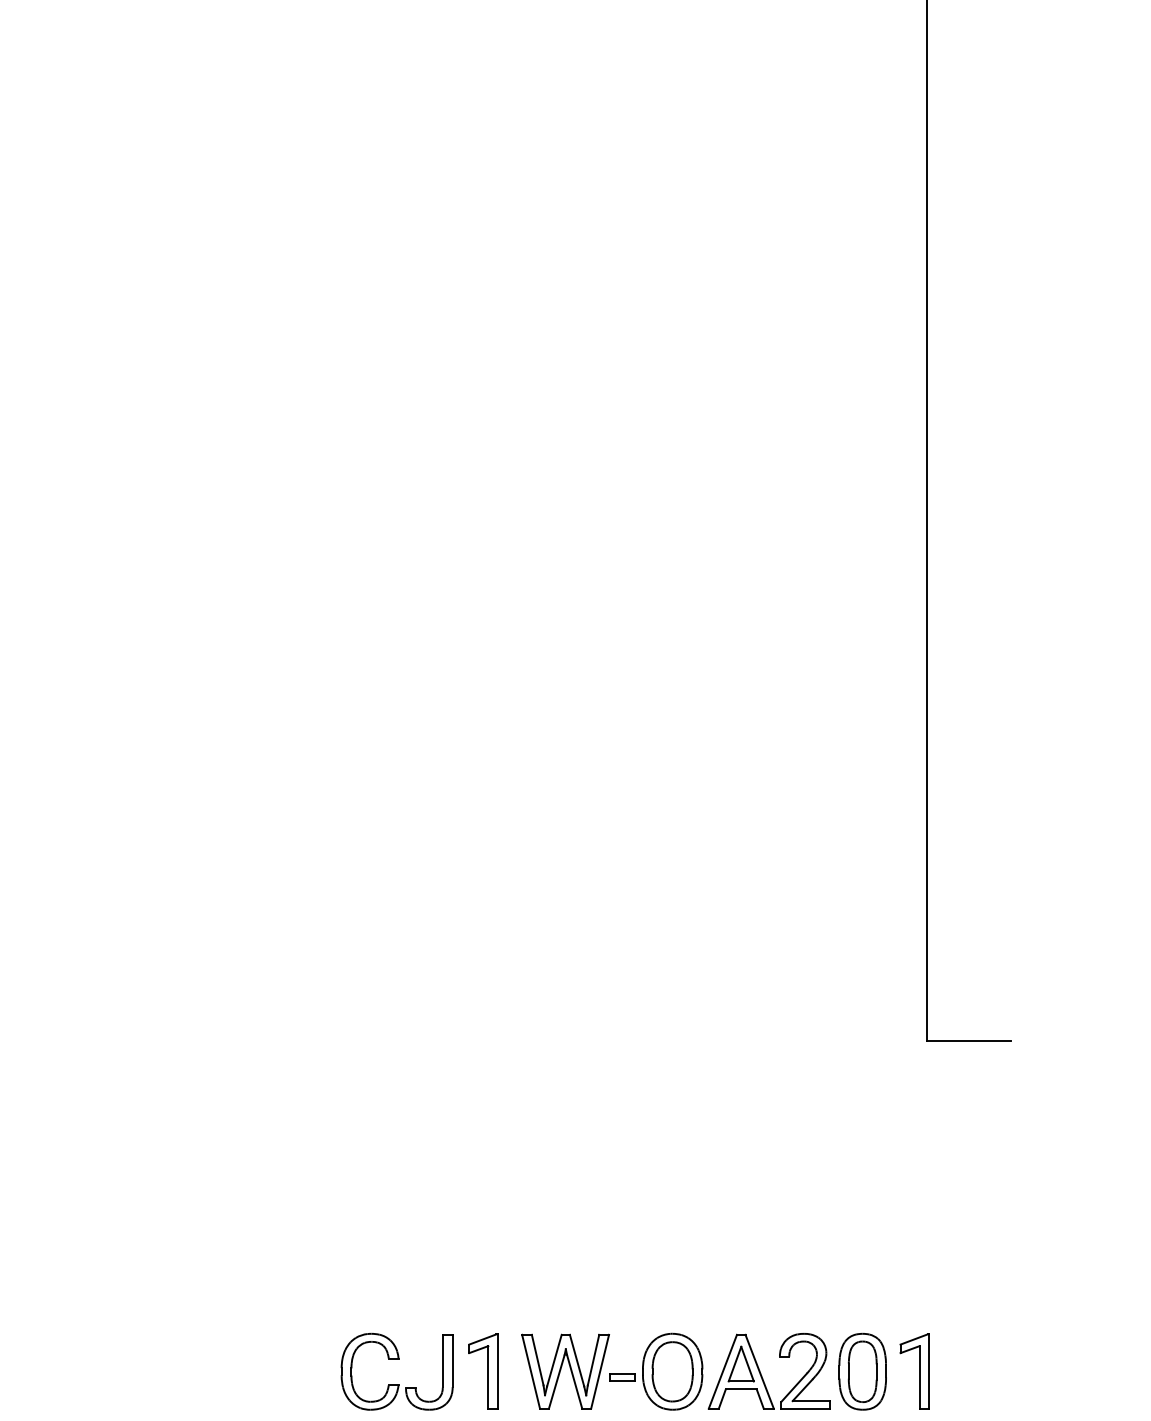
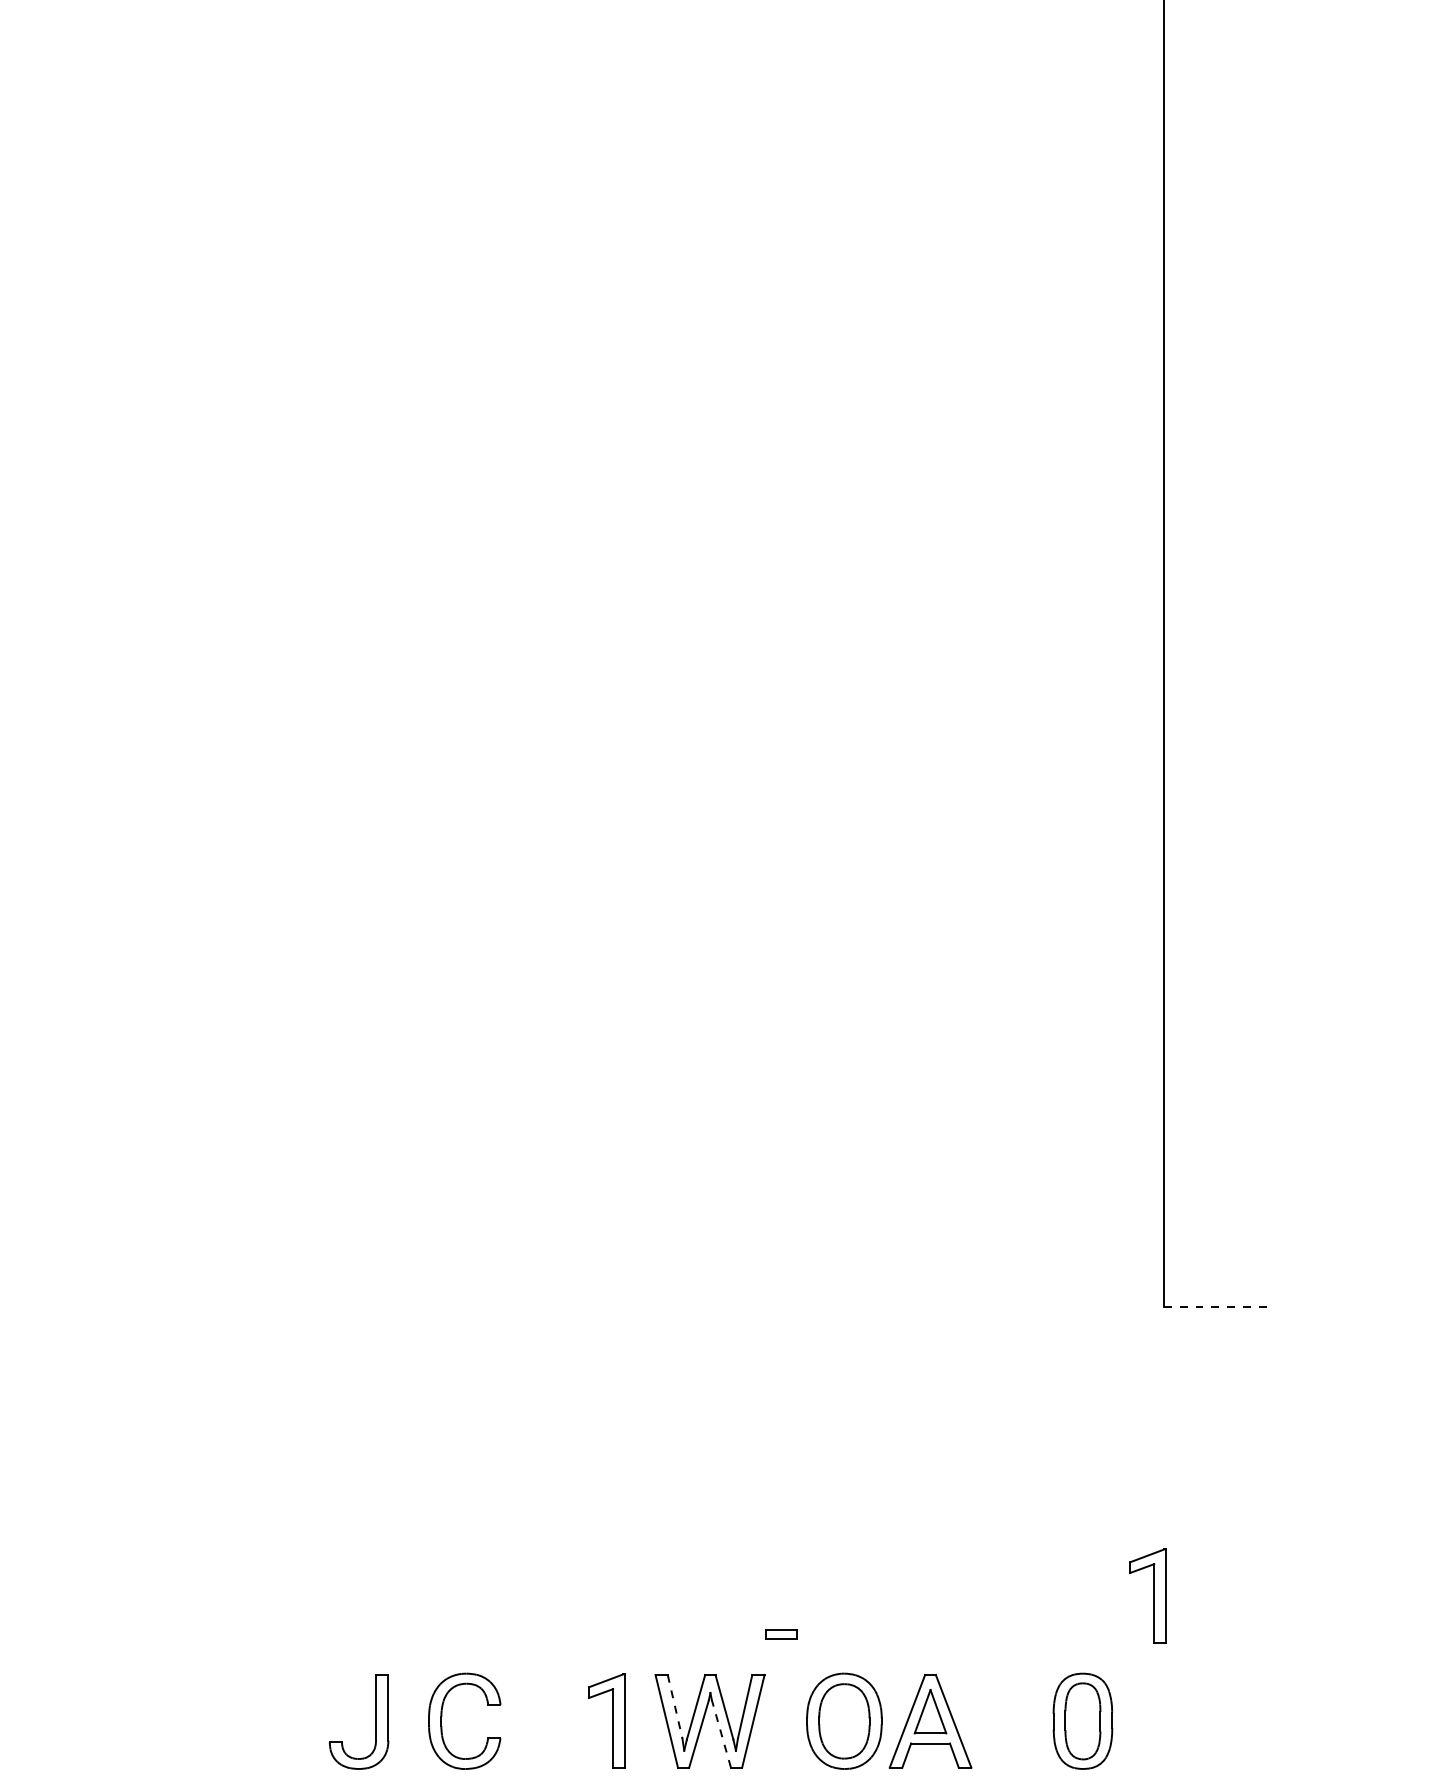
line: (969, 1041) -> (1216, 1306), solid -> dashed
line: (538, 1359) -> (675, 1706), solid -> dashed
part: (442, 1371) -> (375, 1721), moved
part: (805, 1371) -> (1010, 1720), removed
part: (914, 1371) -> (1147, 1595), moved
part: (622, 1377) -> (781, 1634), moved
line: (574, 1381) -> (721, 1733), solid -> dashed

